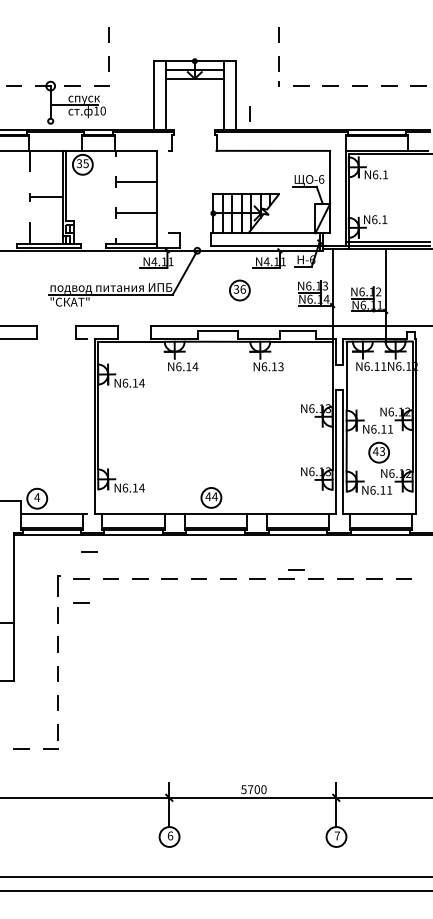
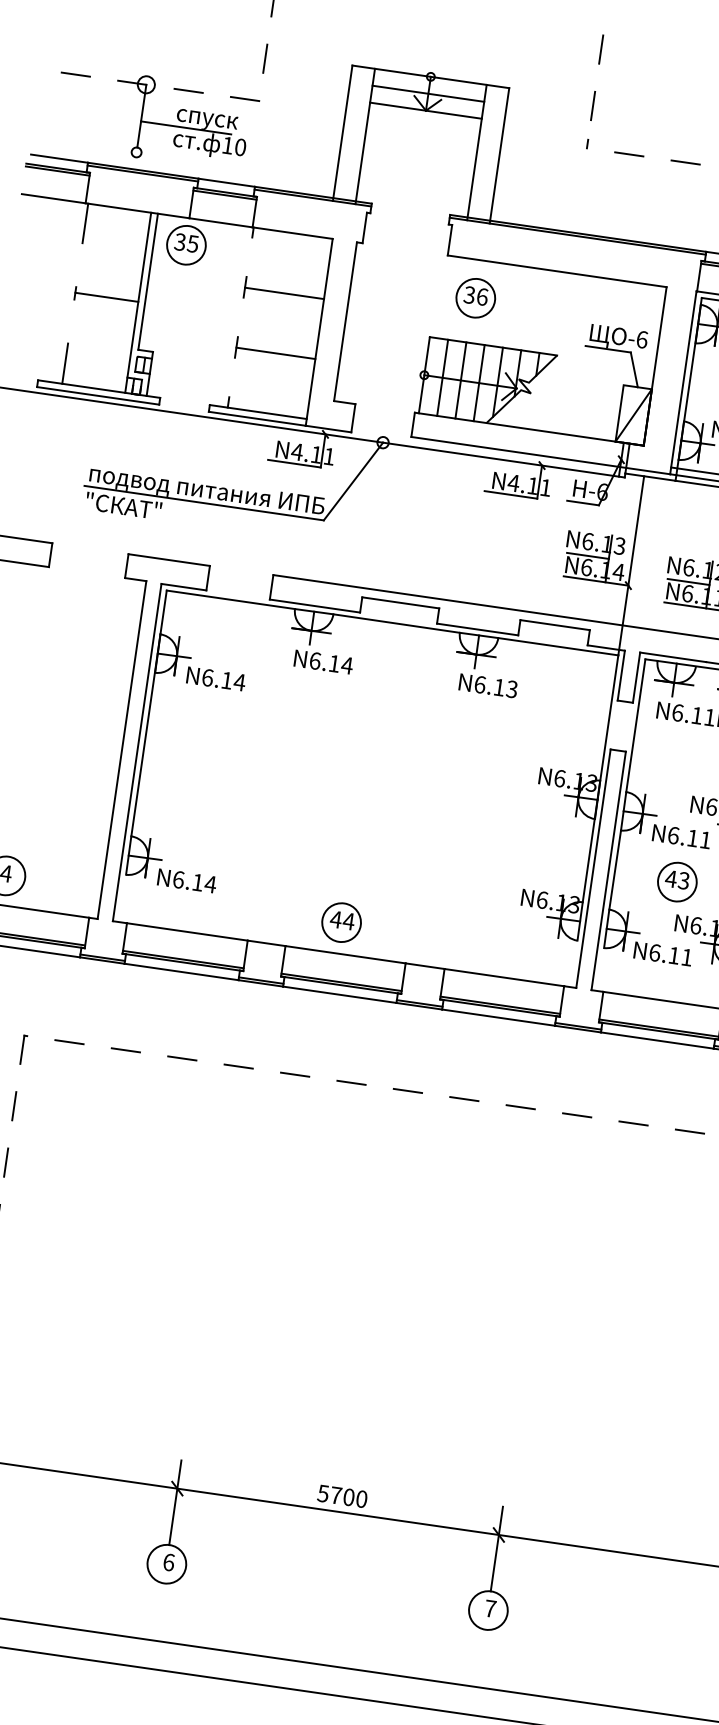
line: (249, 113) -> (521, 192), removed
line: (169, 191) -> (345, 320), added
part: (239, 290) -> (475, 298), moved
line: (87, 425) -> (123, 748), added
line: (89, 551) -> (91, 992), removed
line: (296, 569) -> (485, 1084), removed
part: (58, 585) -> (22, 1048), size x0.71
line: (81, 602) -> (62, 1088), removed

